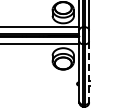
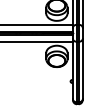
line: (89, 72) -> (83, 70), dashed -> solid

